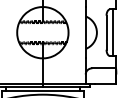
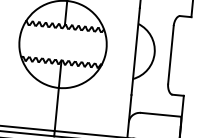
line: (113, 32) -> (182, 55), removed

